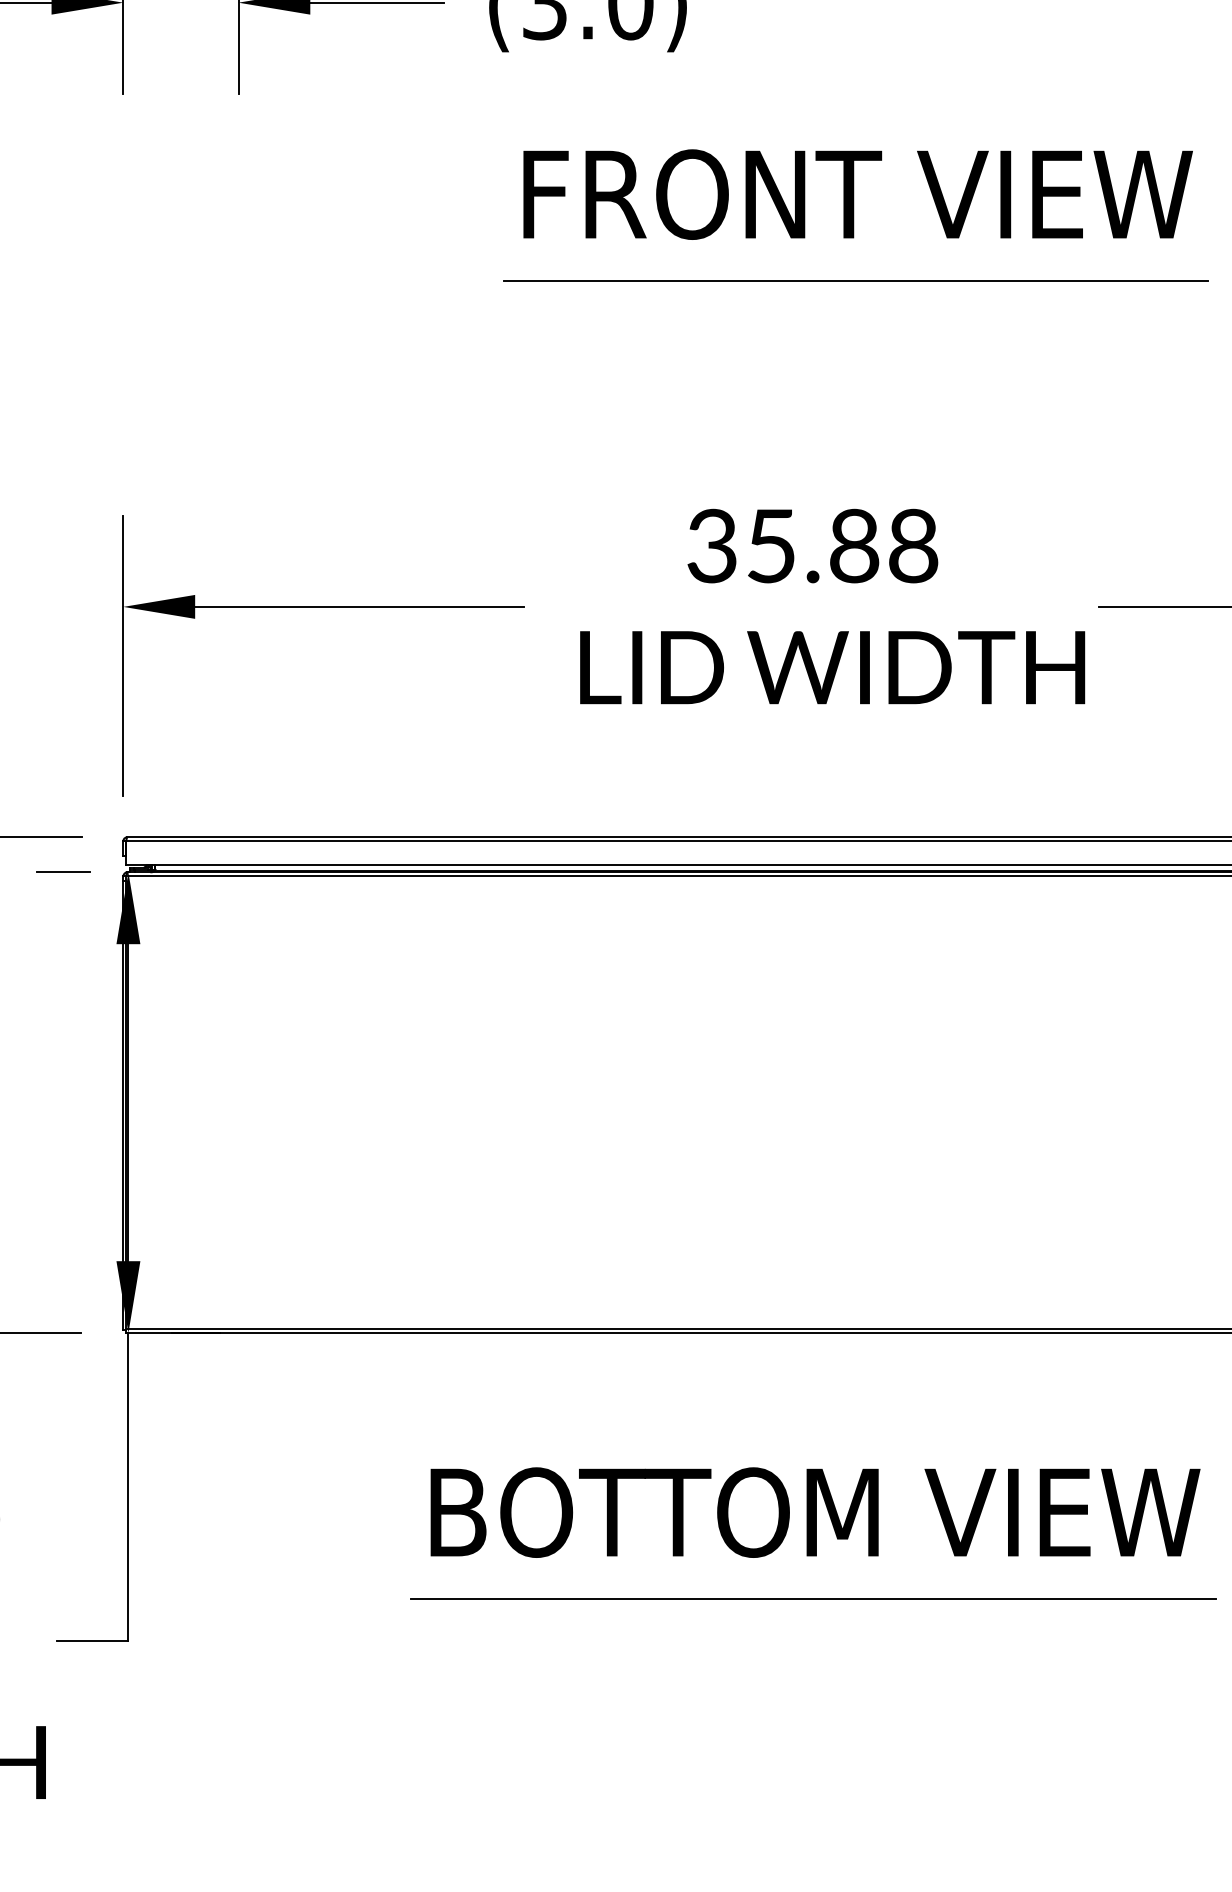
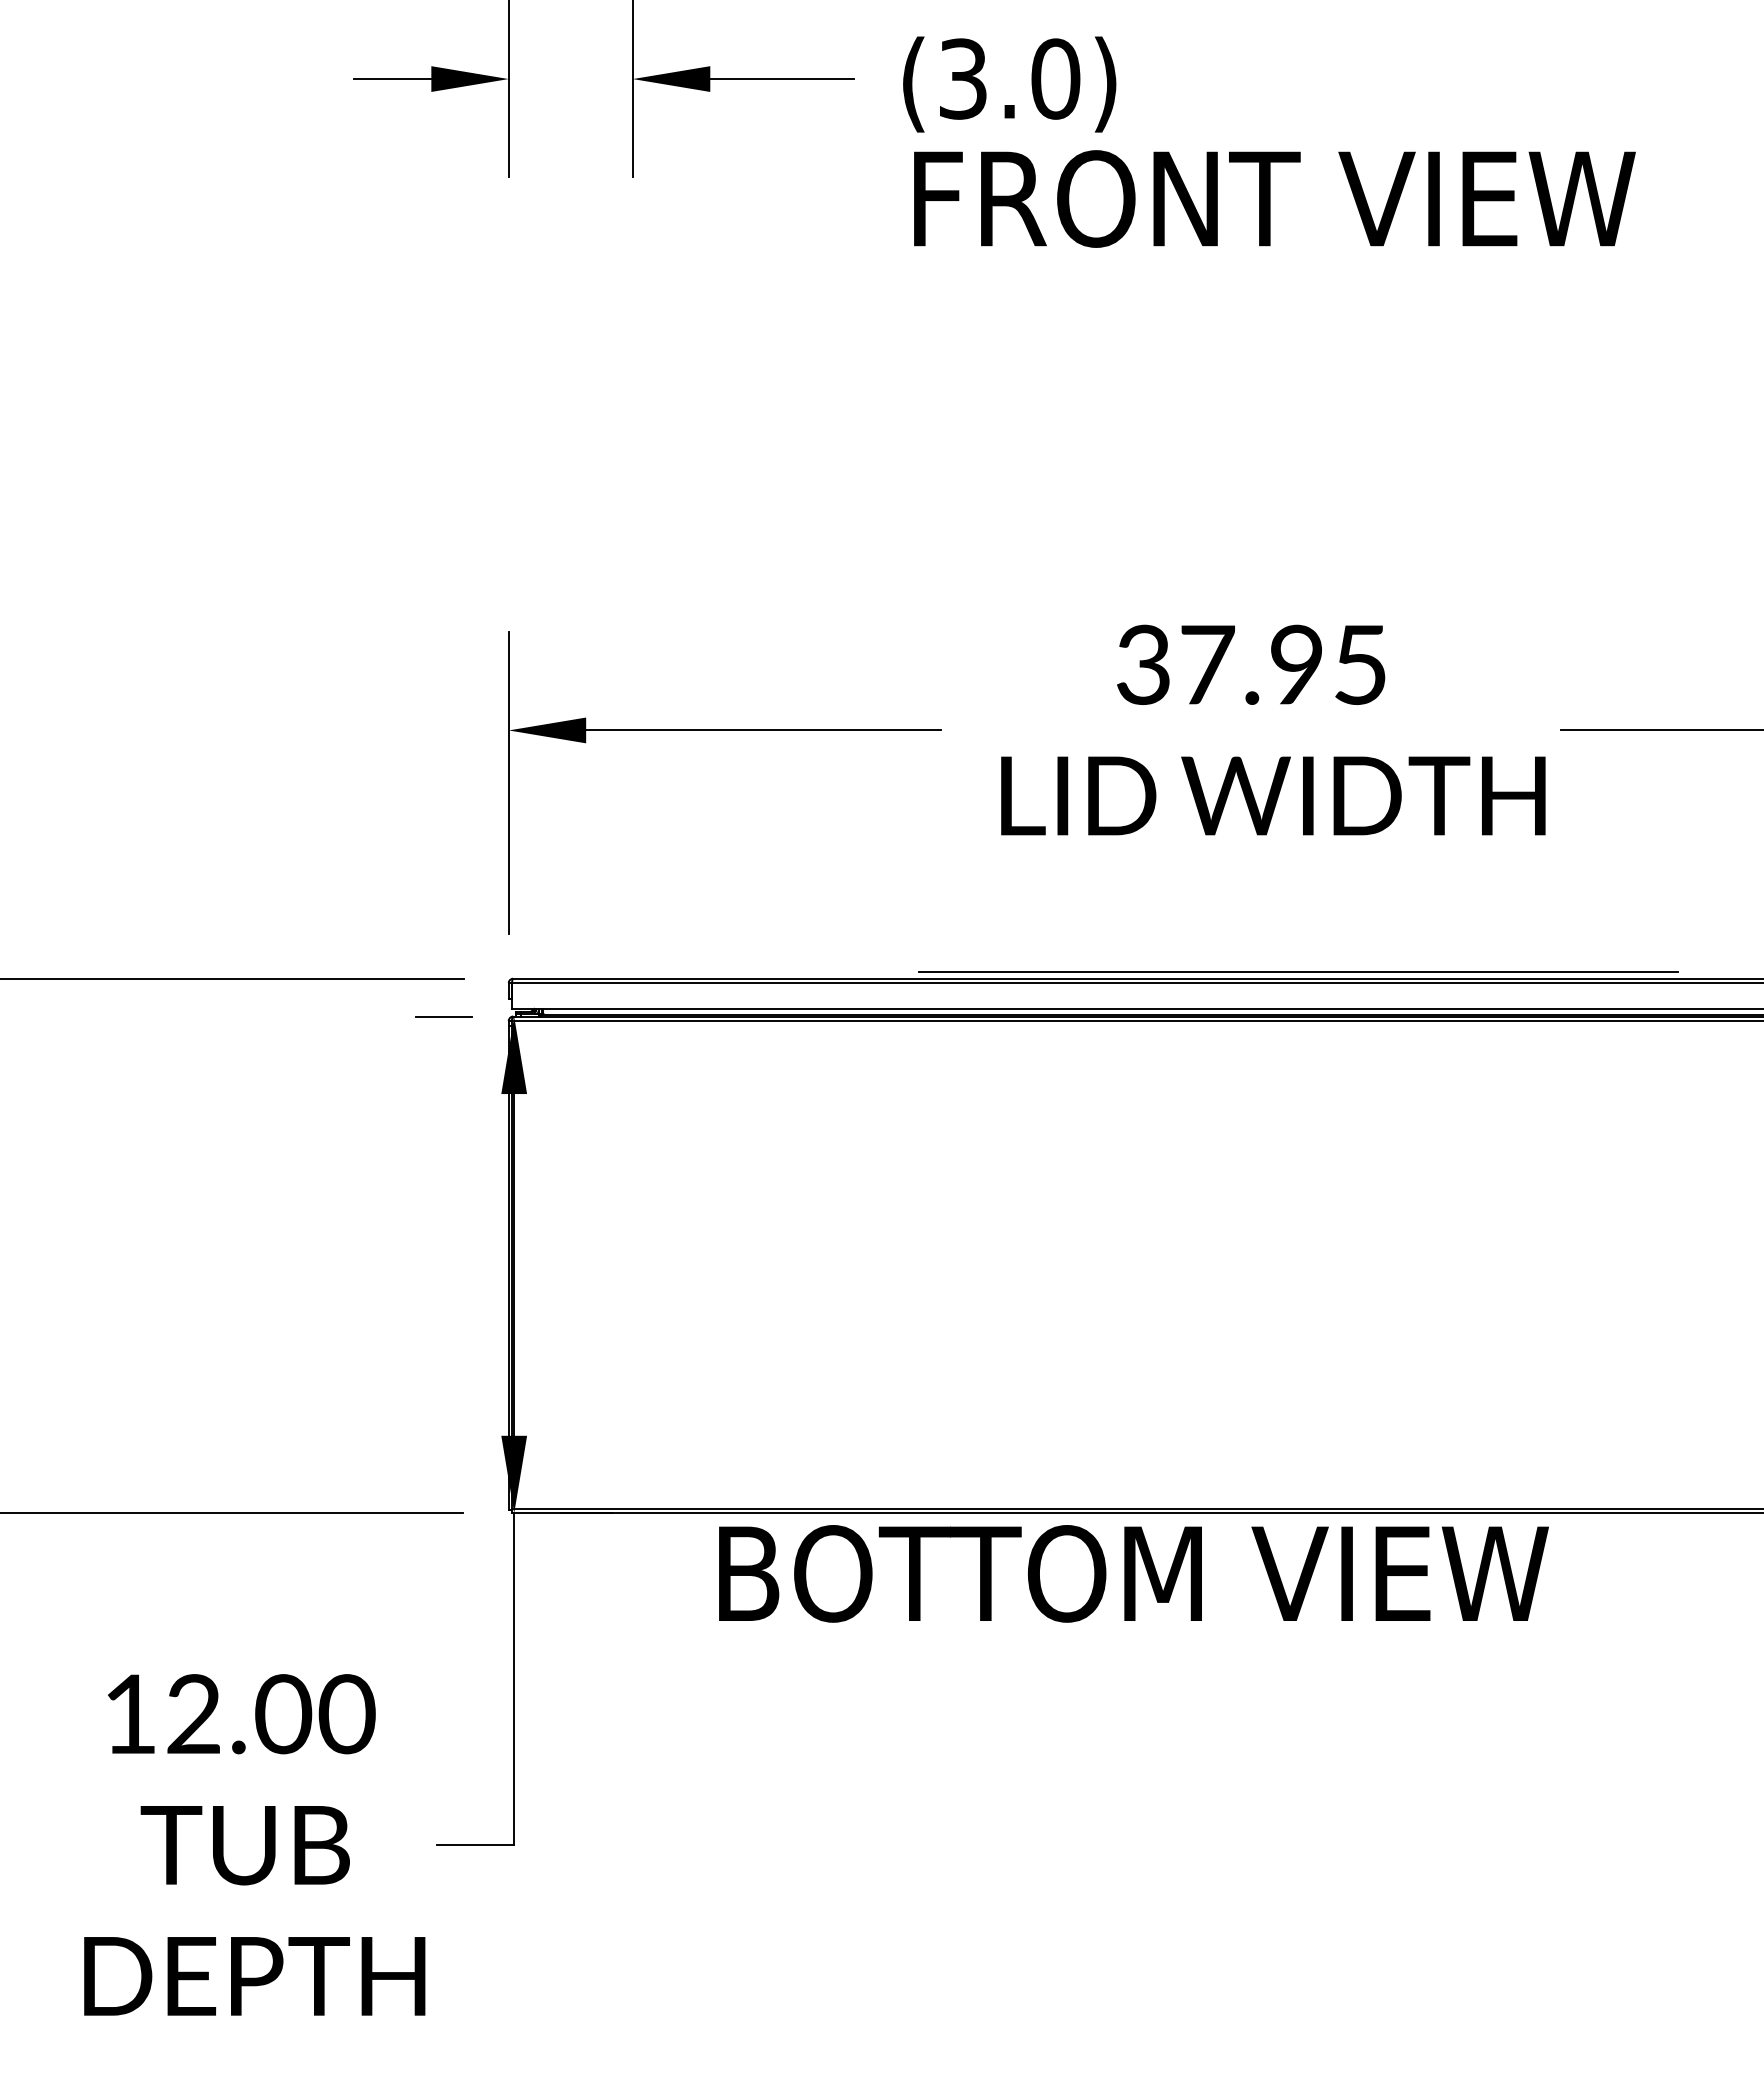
text: (857, 194) -> (1274, 198), moved
line: (855, 280) -> (1298, 971), moved
text: (842, 545) -> (1284, 664), 35.88 -> 37.95
text: (815, 1512) -> (1133, 1573), moved
line: (813, 1599) -> (1252, 1800), removed

